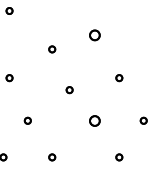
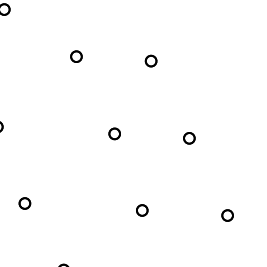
part: (94, 35) -> (150, 61), size x0.62
part: (52, 49) -> (76, 56), moved
part: (69, 90) -> (114, 134), moved
part: (94, 120) -> (141, 209), size x0.62

